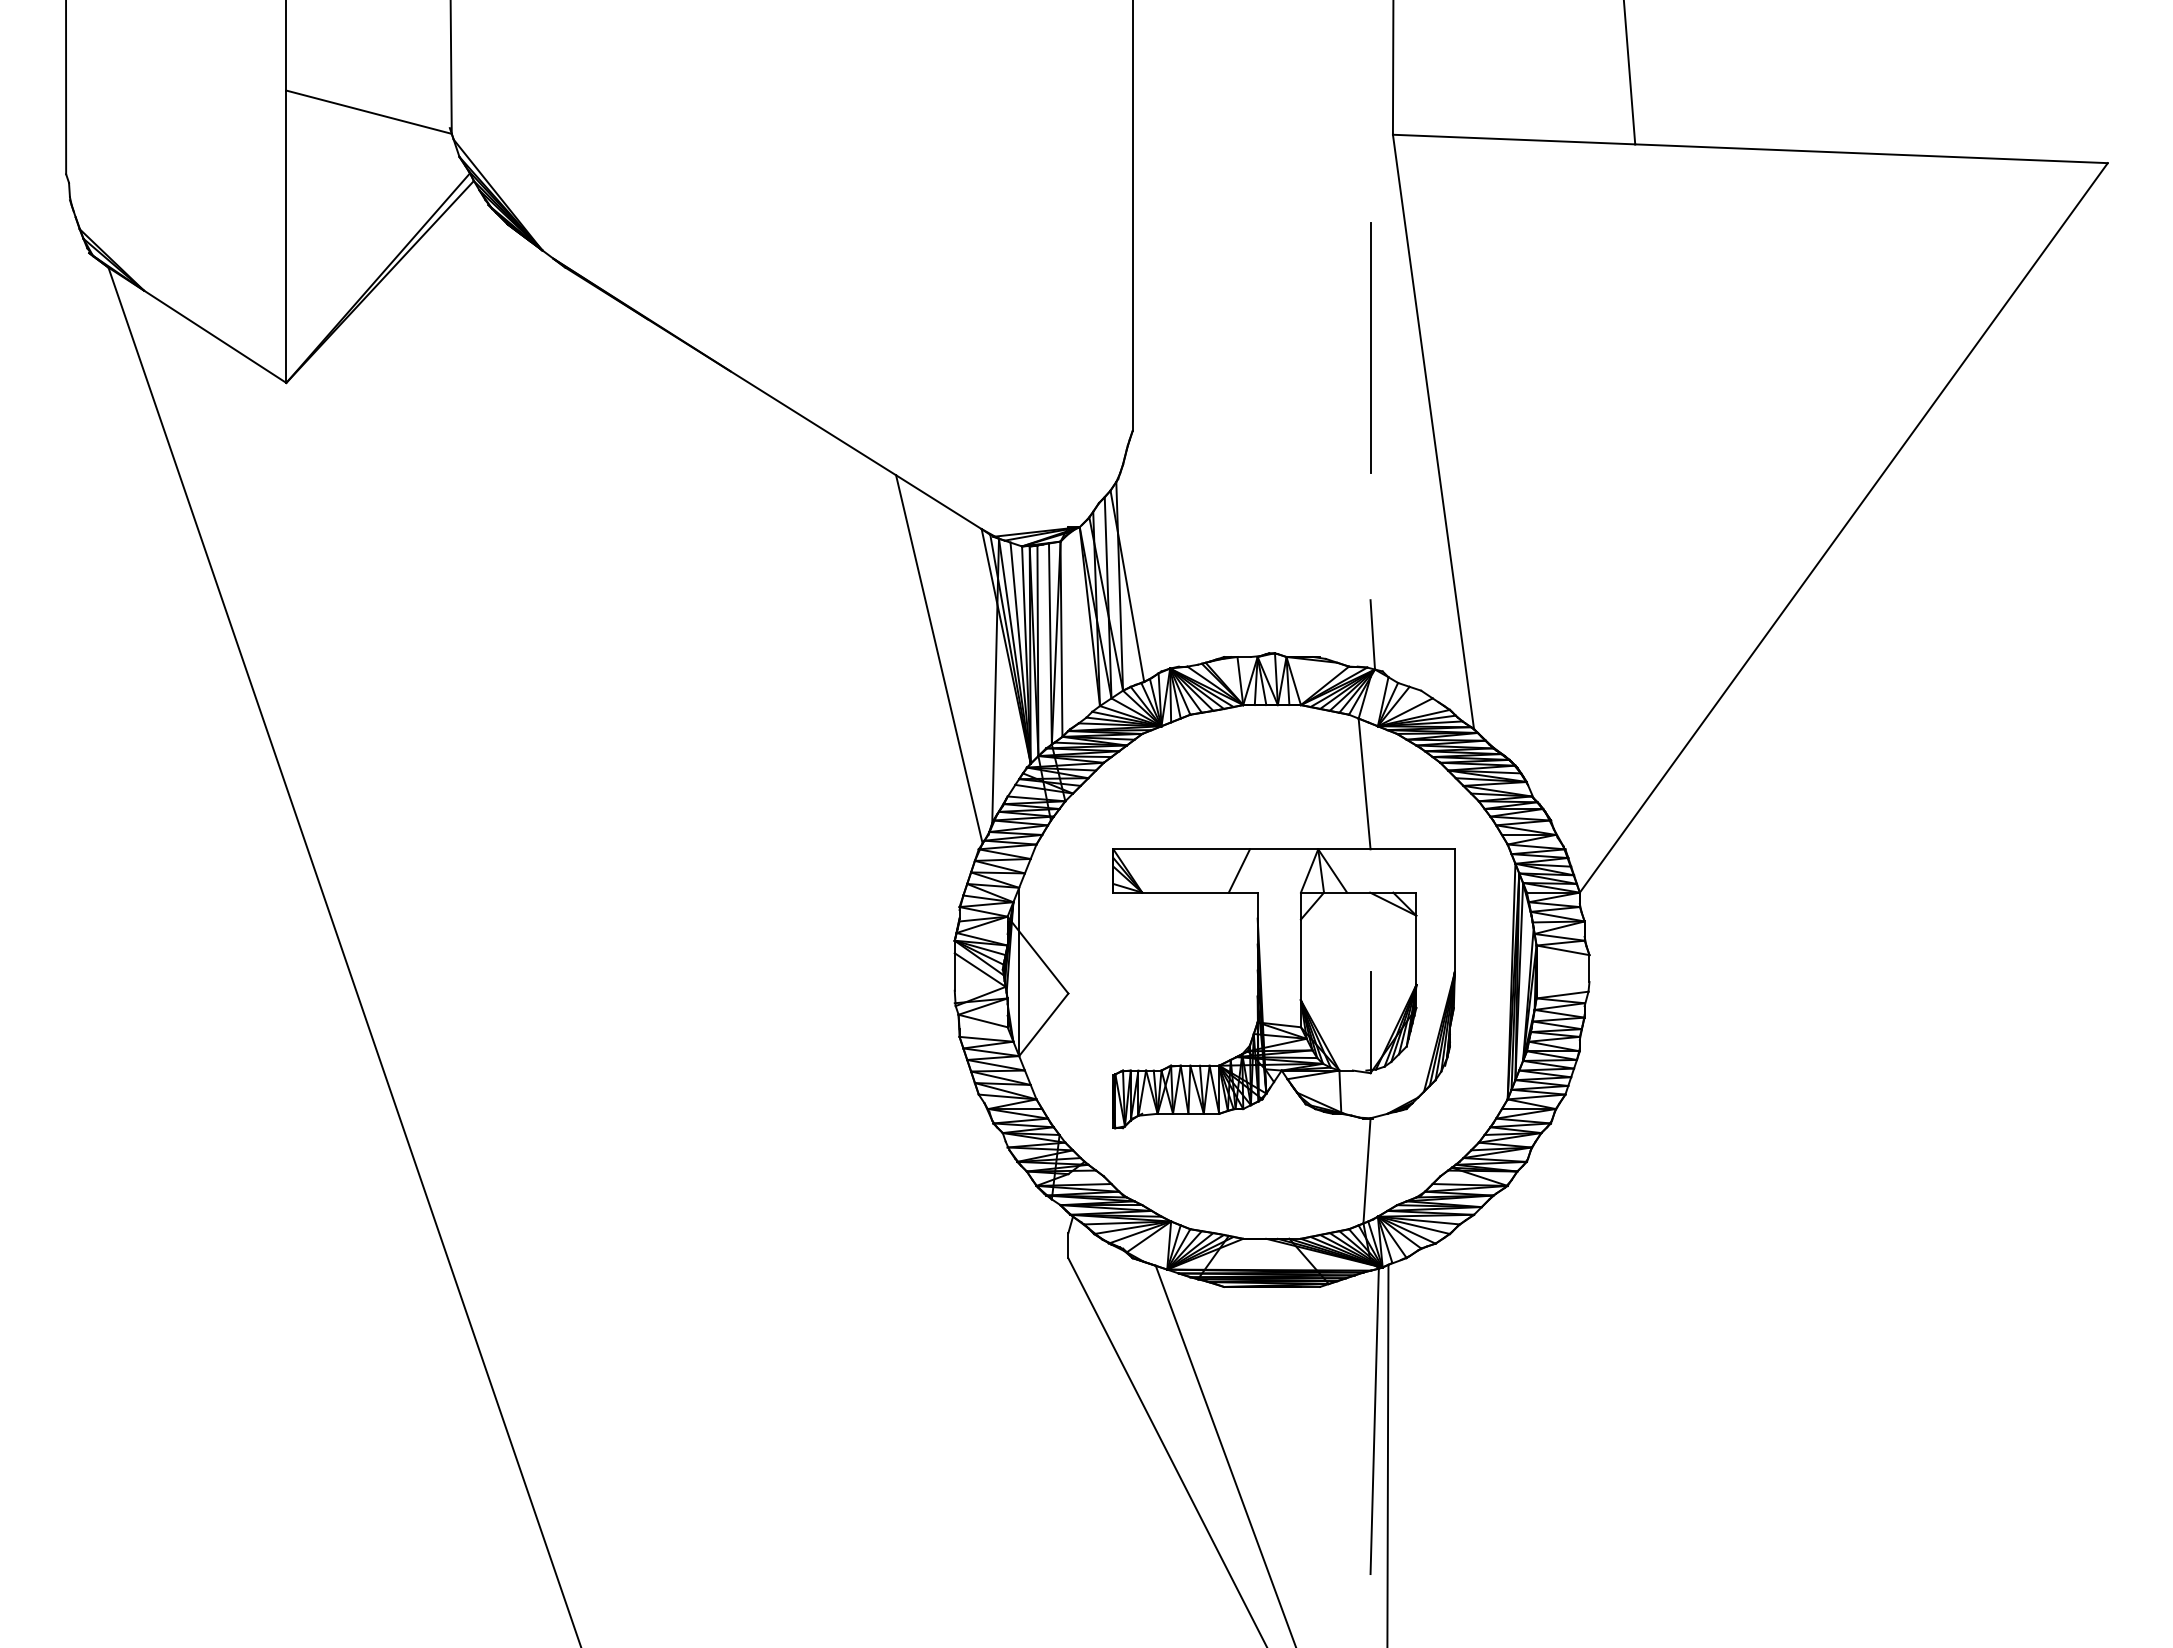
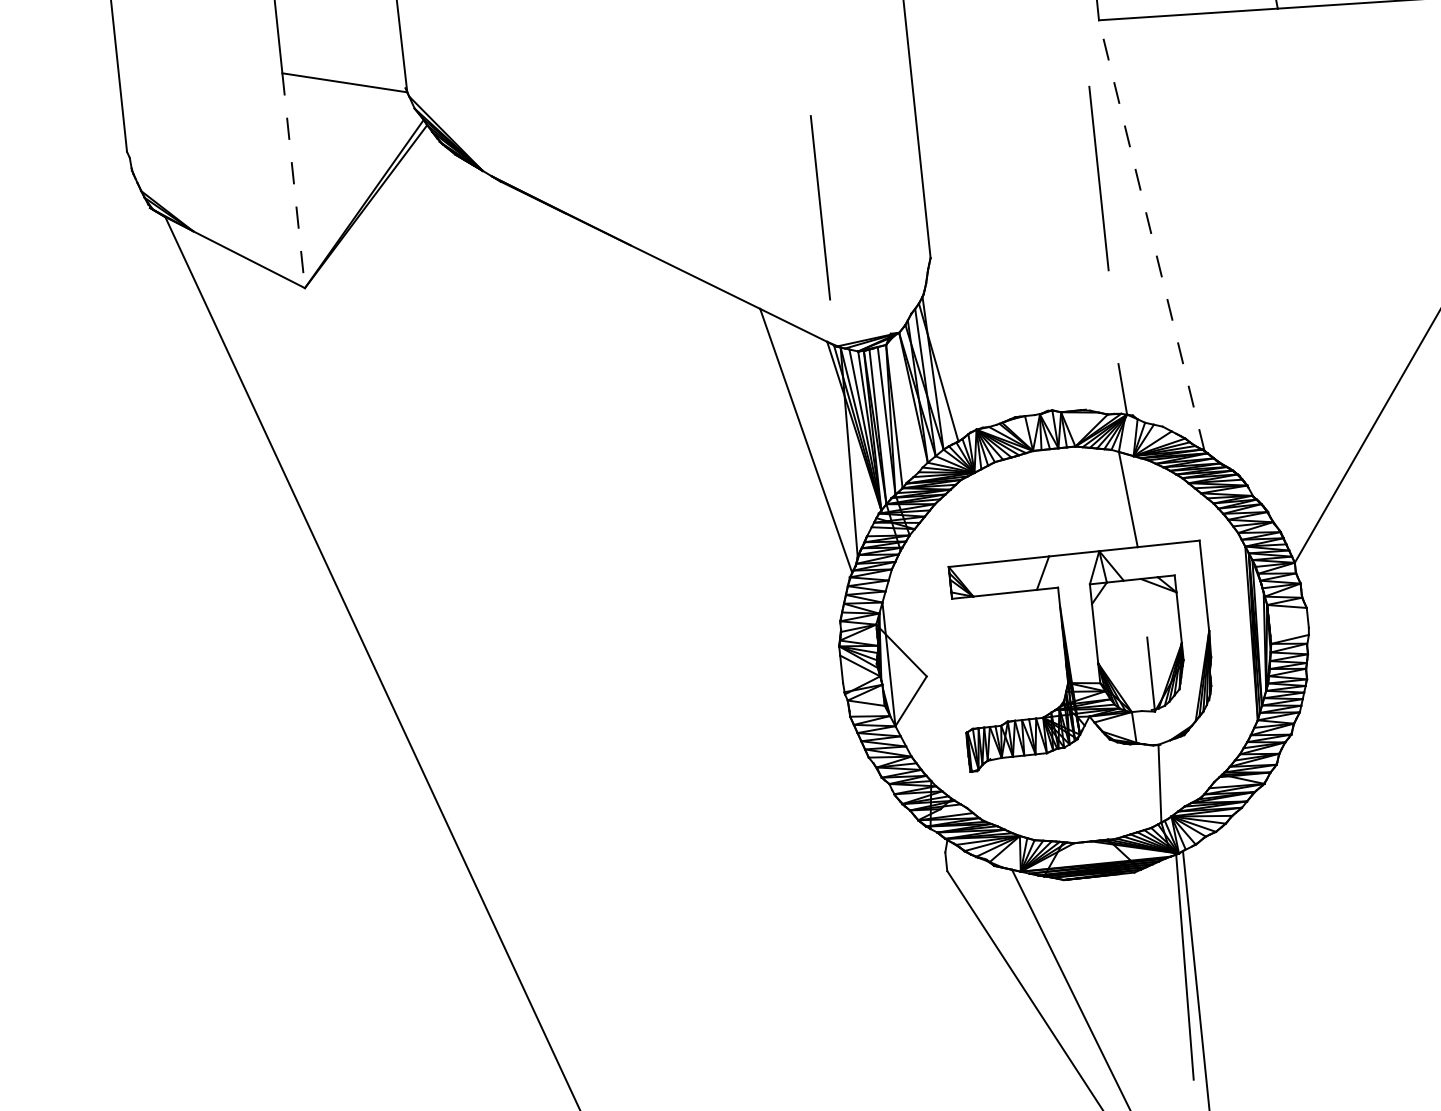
line: (286, 237) -> (293, 181), solid -> dashed
line: (991, 347) -> (820, 207), added
line: (1433, 431) -> (1151, 235), solid -> dashed

